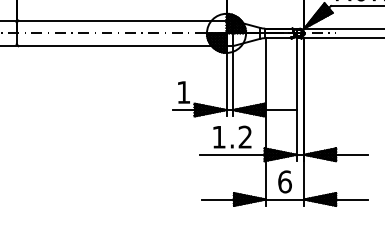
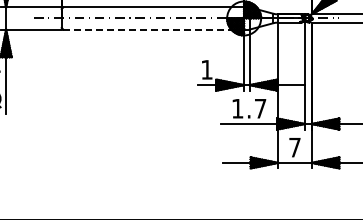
line: (123, 46) -> (154, 29), solid -> dashed
text: (245, 136) -> (260, 108), 1.2 -> 1.7
text: (285, 181) -> (295, 147), 6 -> 7

